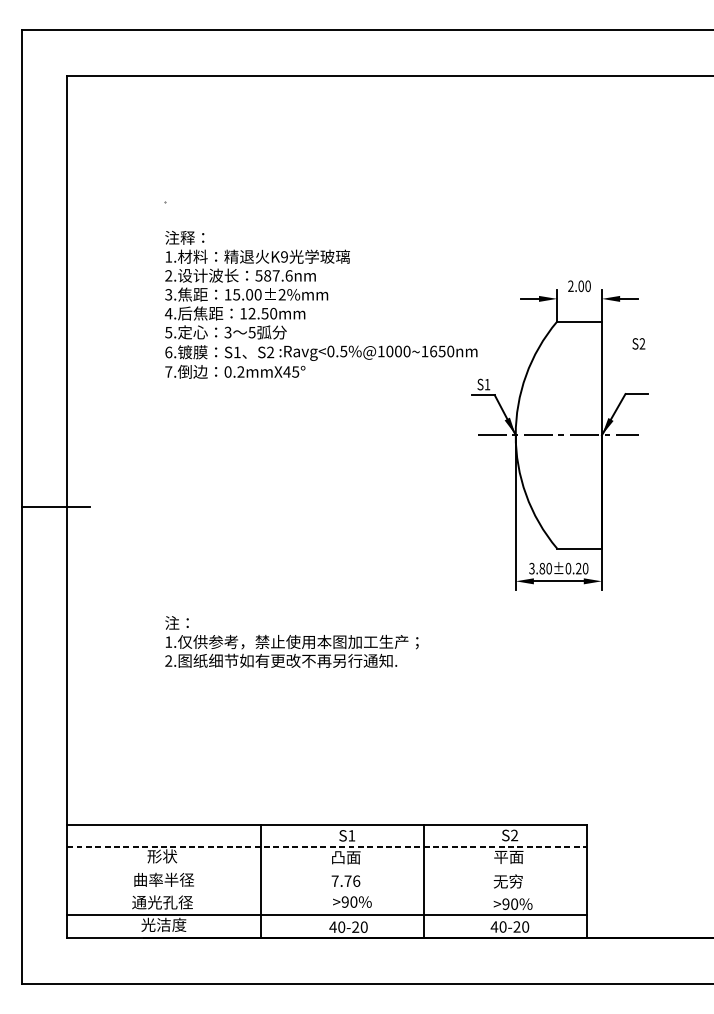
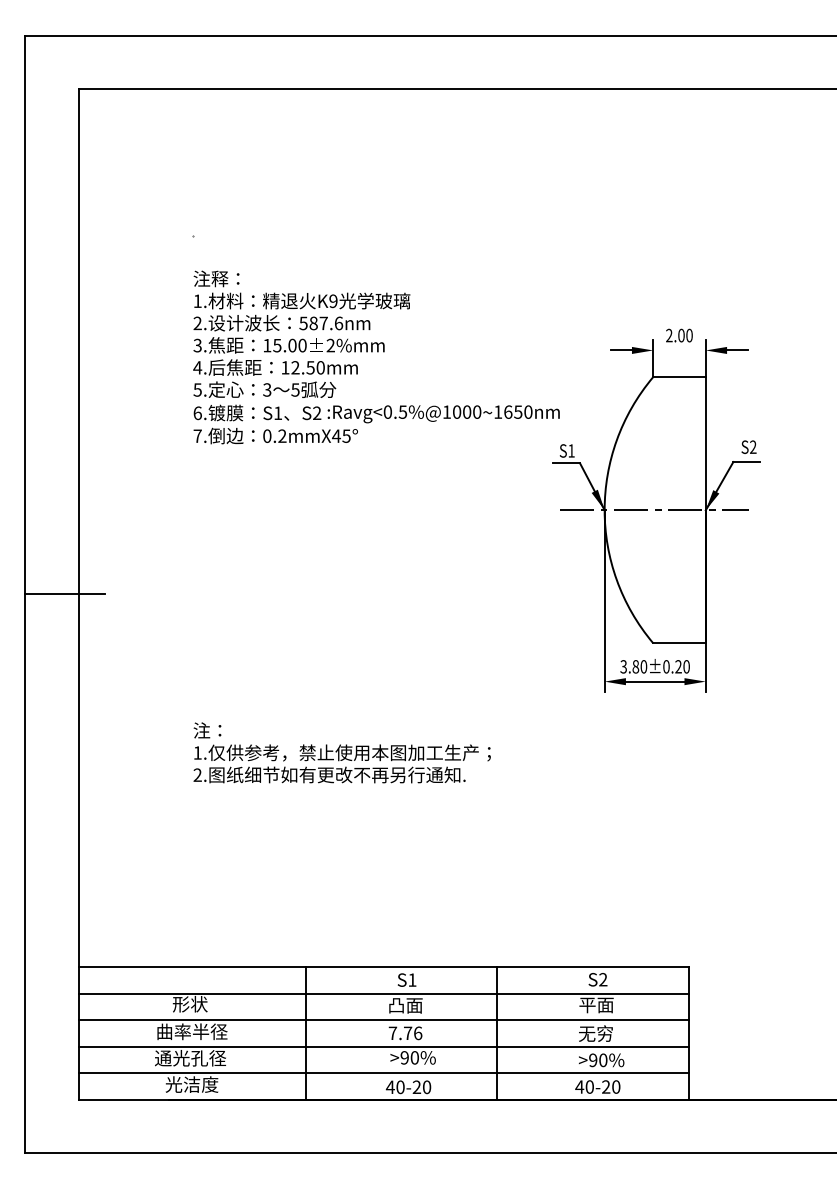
text: (638, 343) -> (748, 446), moved
line: (328, 847) -> (384, 993), dashed -> solid
line: (327, 870) -> (383, 1020), added
line: (327, 892) -> (383, 1046), added

